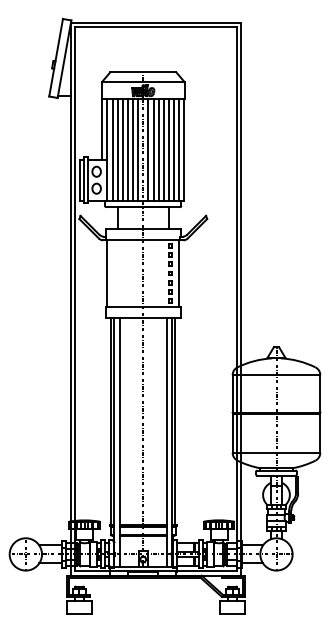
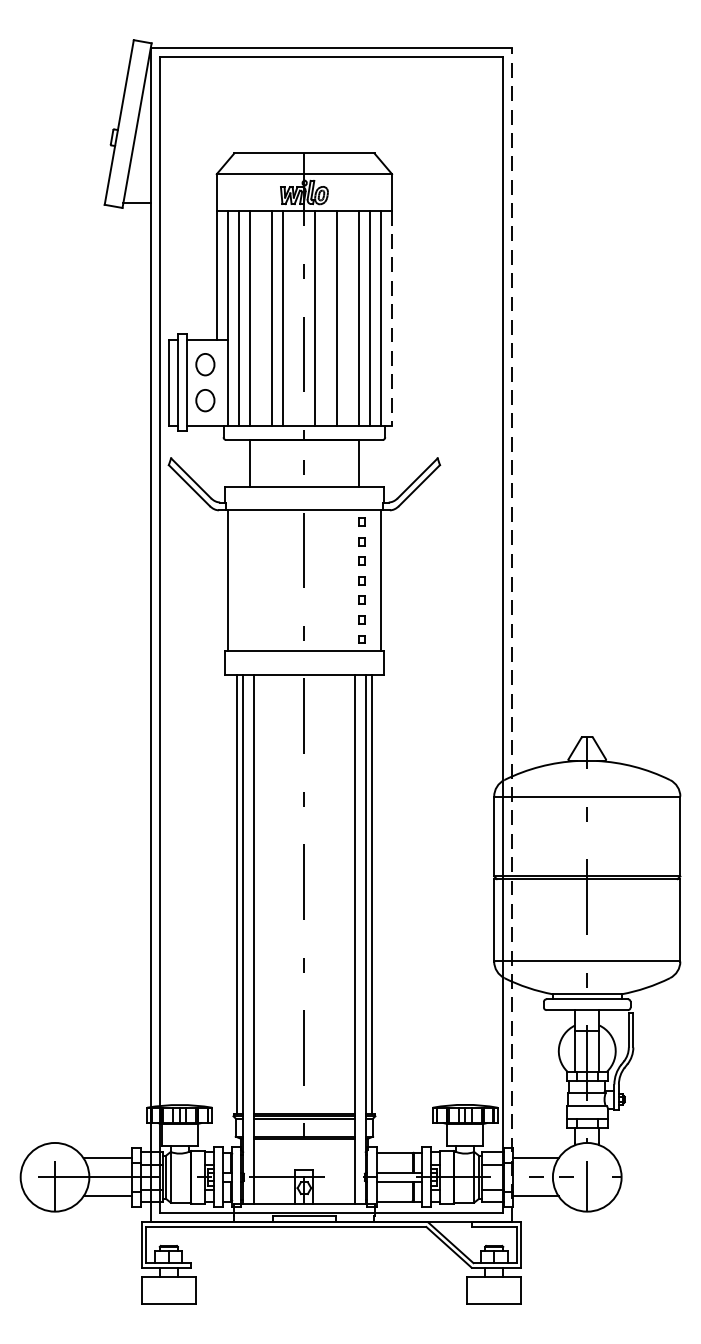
line: (122, 149) -> (260, 317), removed
line: (138, 149) -> (294, 317), removed
line: (153, 149) -> (326, 317), removed
line: (163, 149) -> (347, 317), removed
line: (184, 149) -> (391, 317), solid -> dashed
line: (241, 299) -> (512, 635), solid -> dashed

